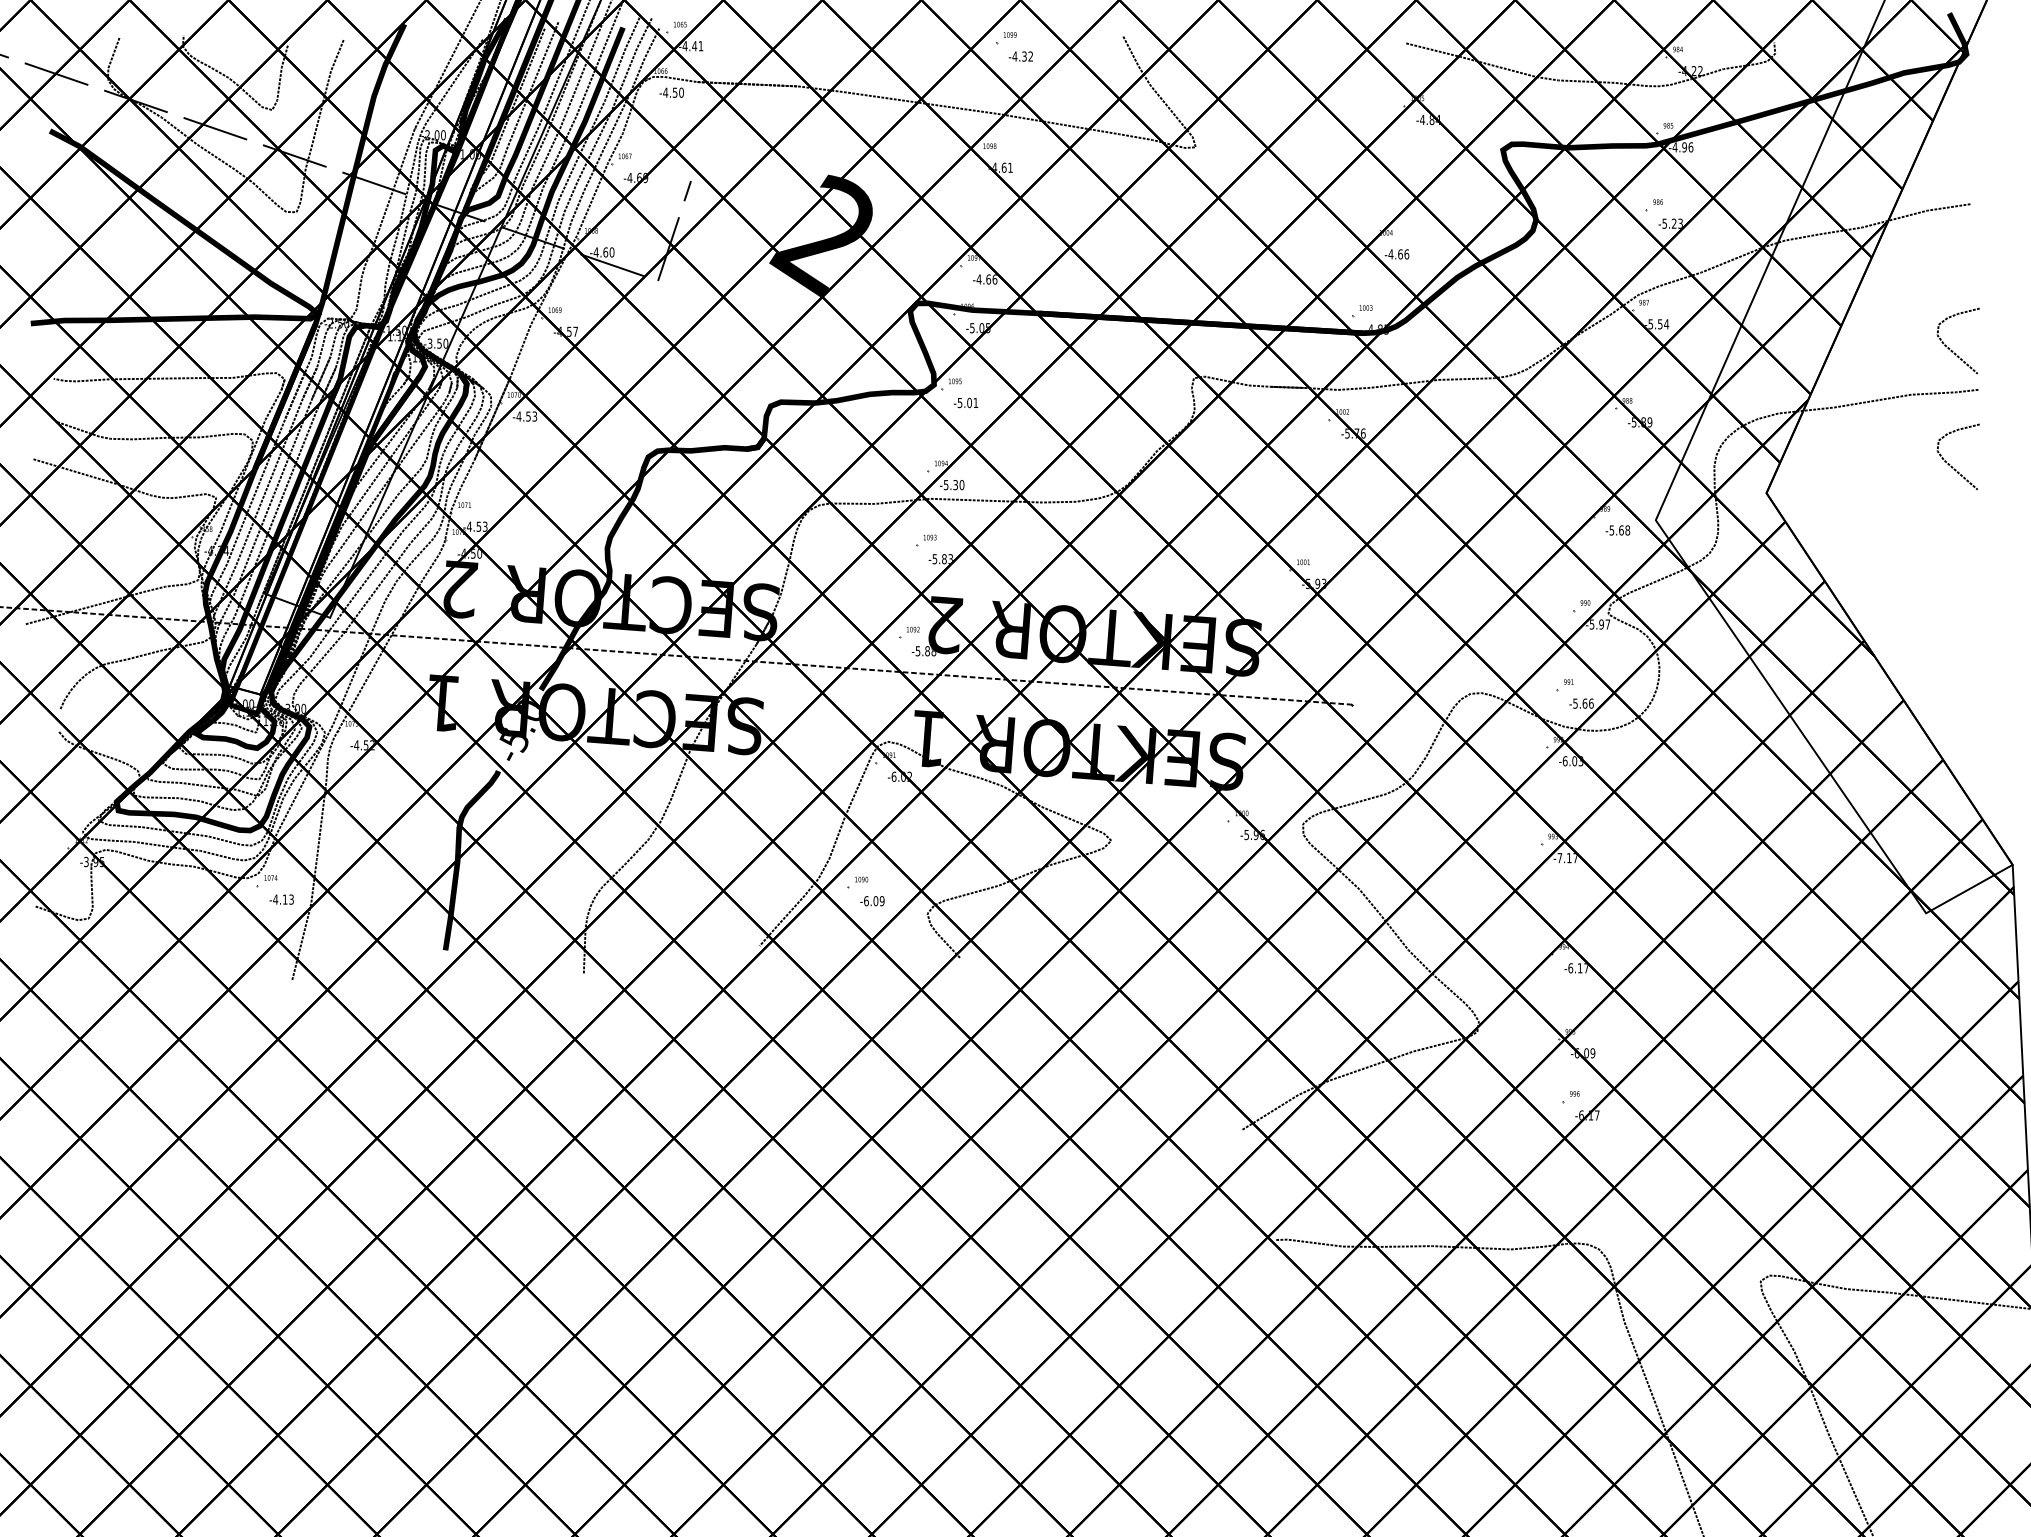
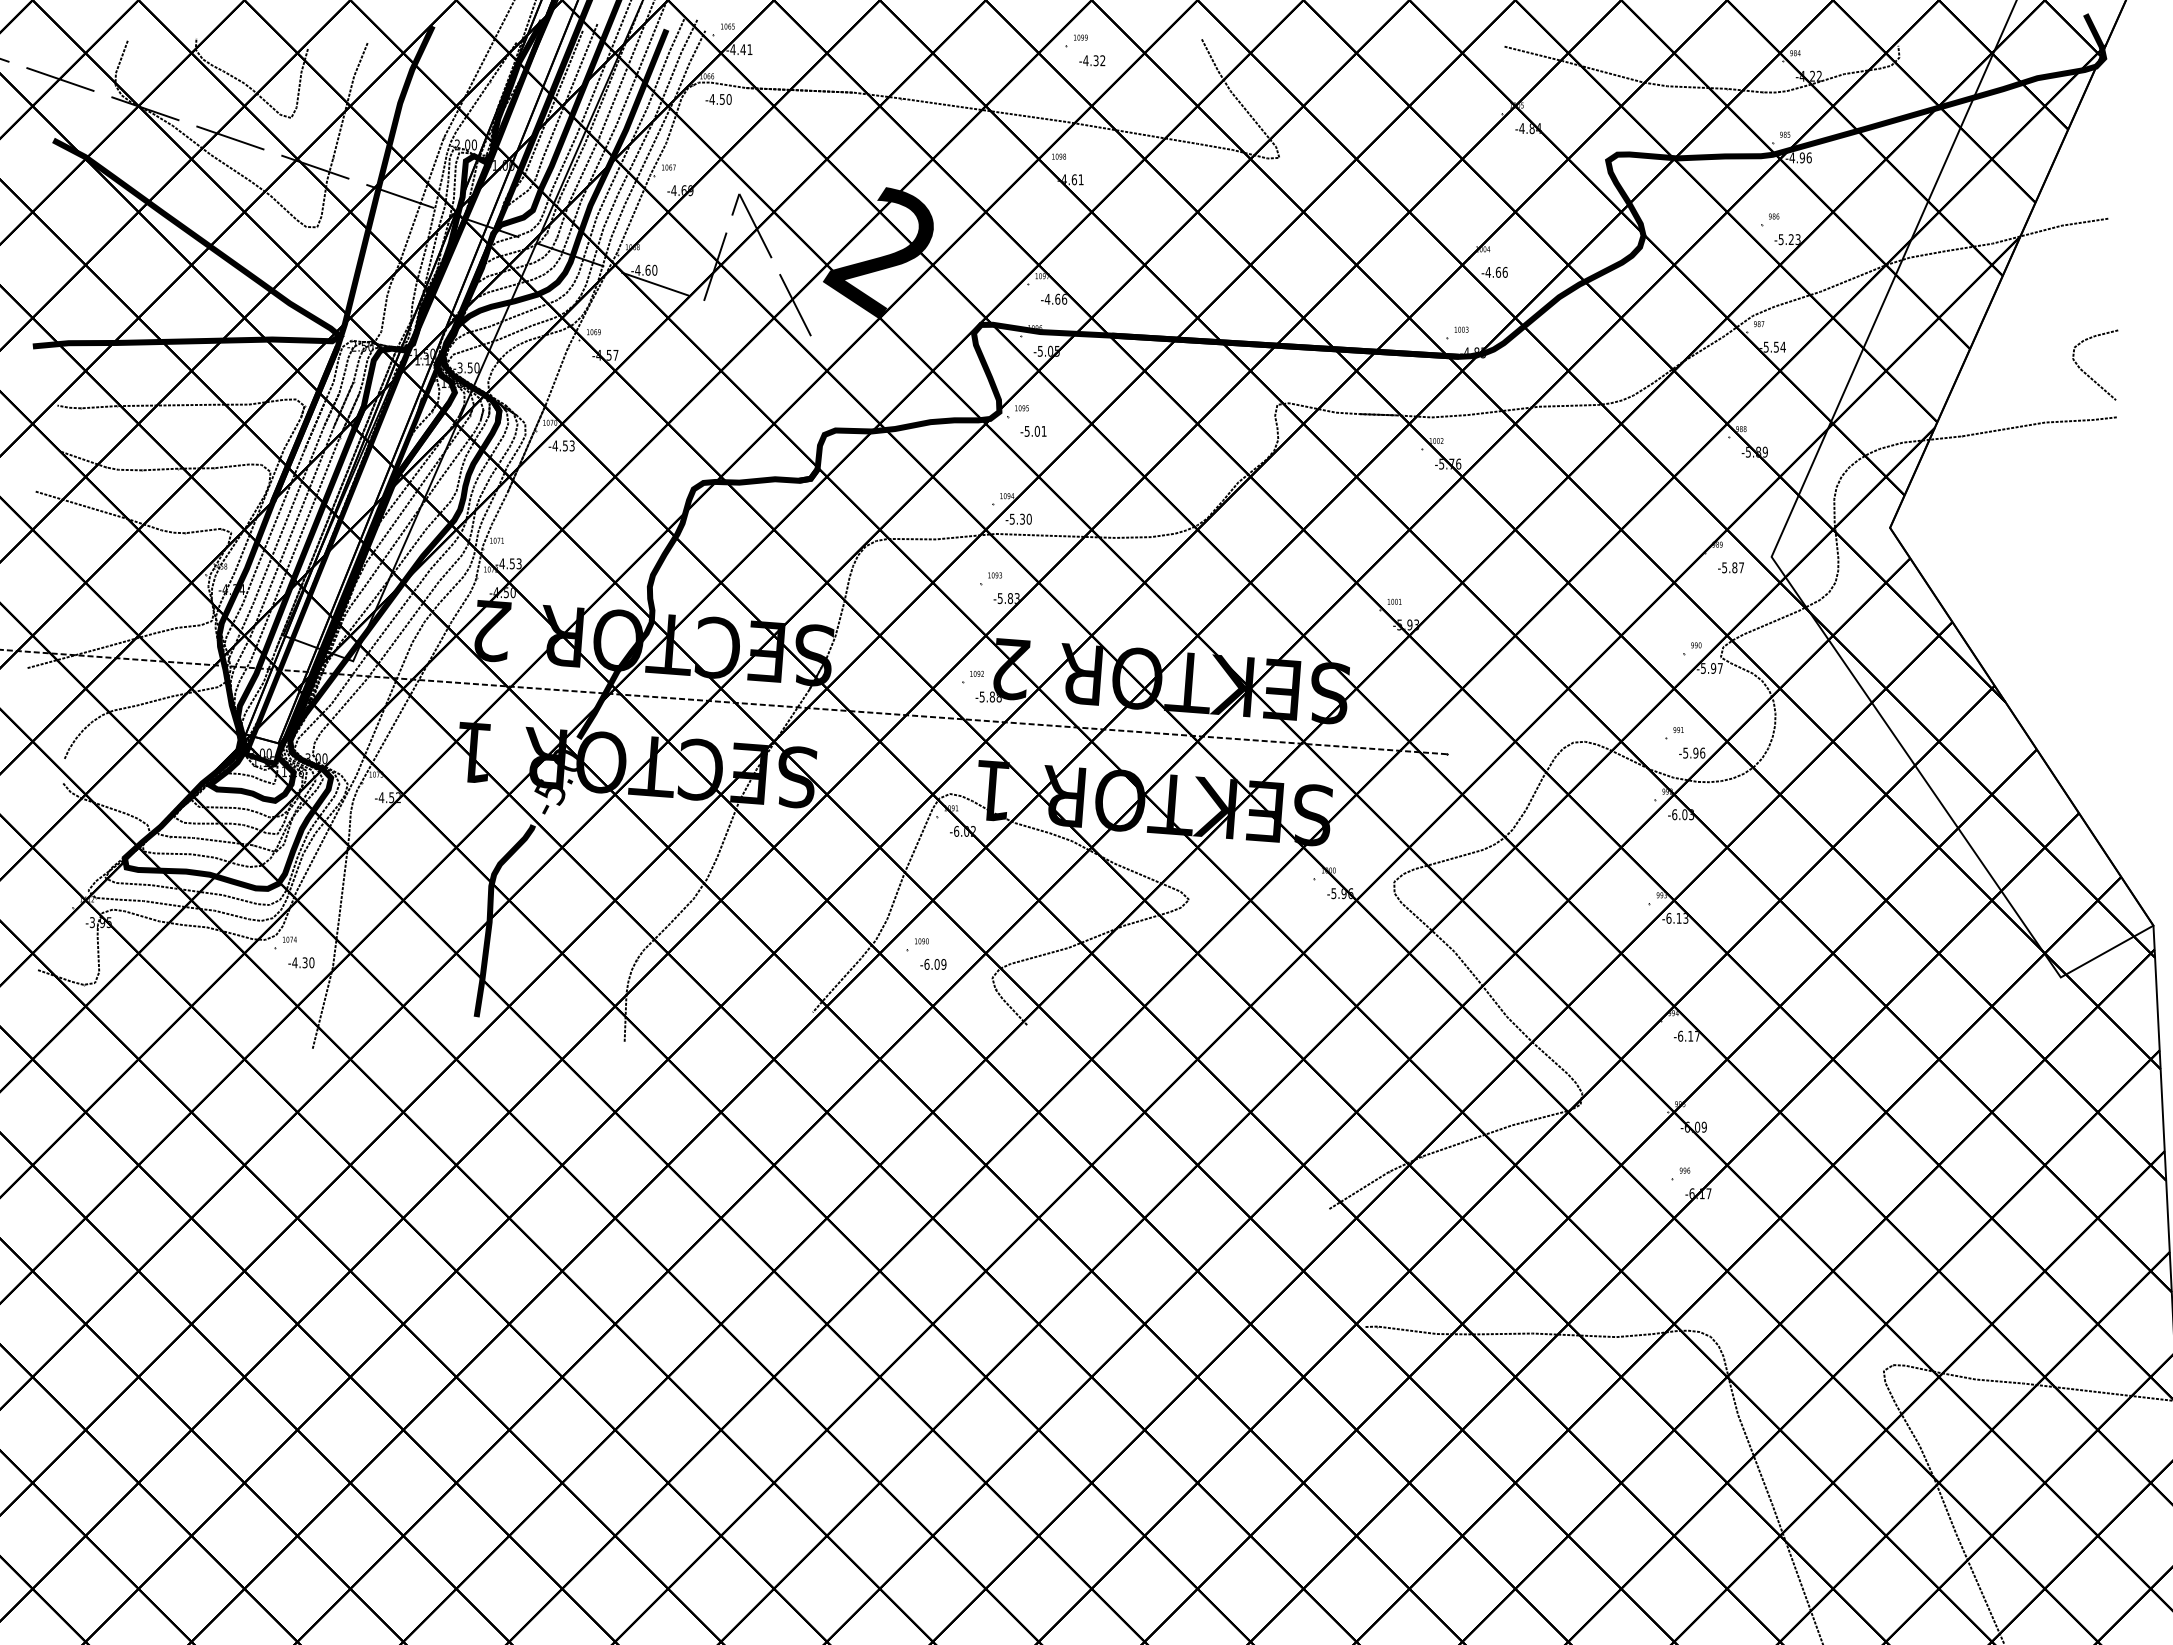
line: (724, 246) -> (775, 264), added
curve: (1951, 465) -> (2088, 498), removed
text: (1624, 530) -> (1738, 567), -5.68 -> -5.87
text: (1584, 703) -> (1695, 752), -5.66 -> -5.96
text: (1567, 857) -> (1677, 917), -7.17 -> -6.13
text: (288, 899) -> (308, 962), -4.13 -> -4.30

